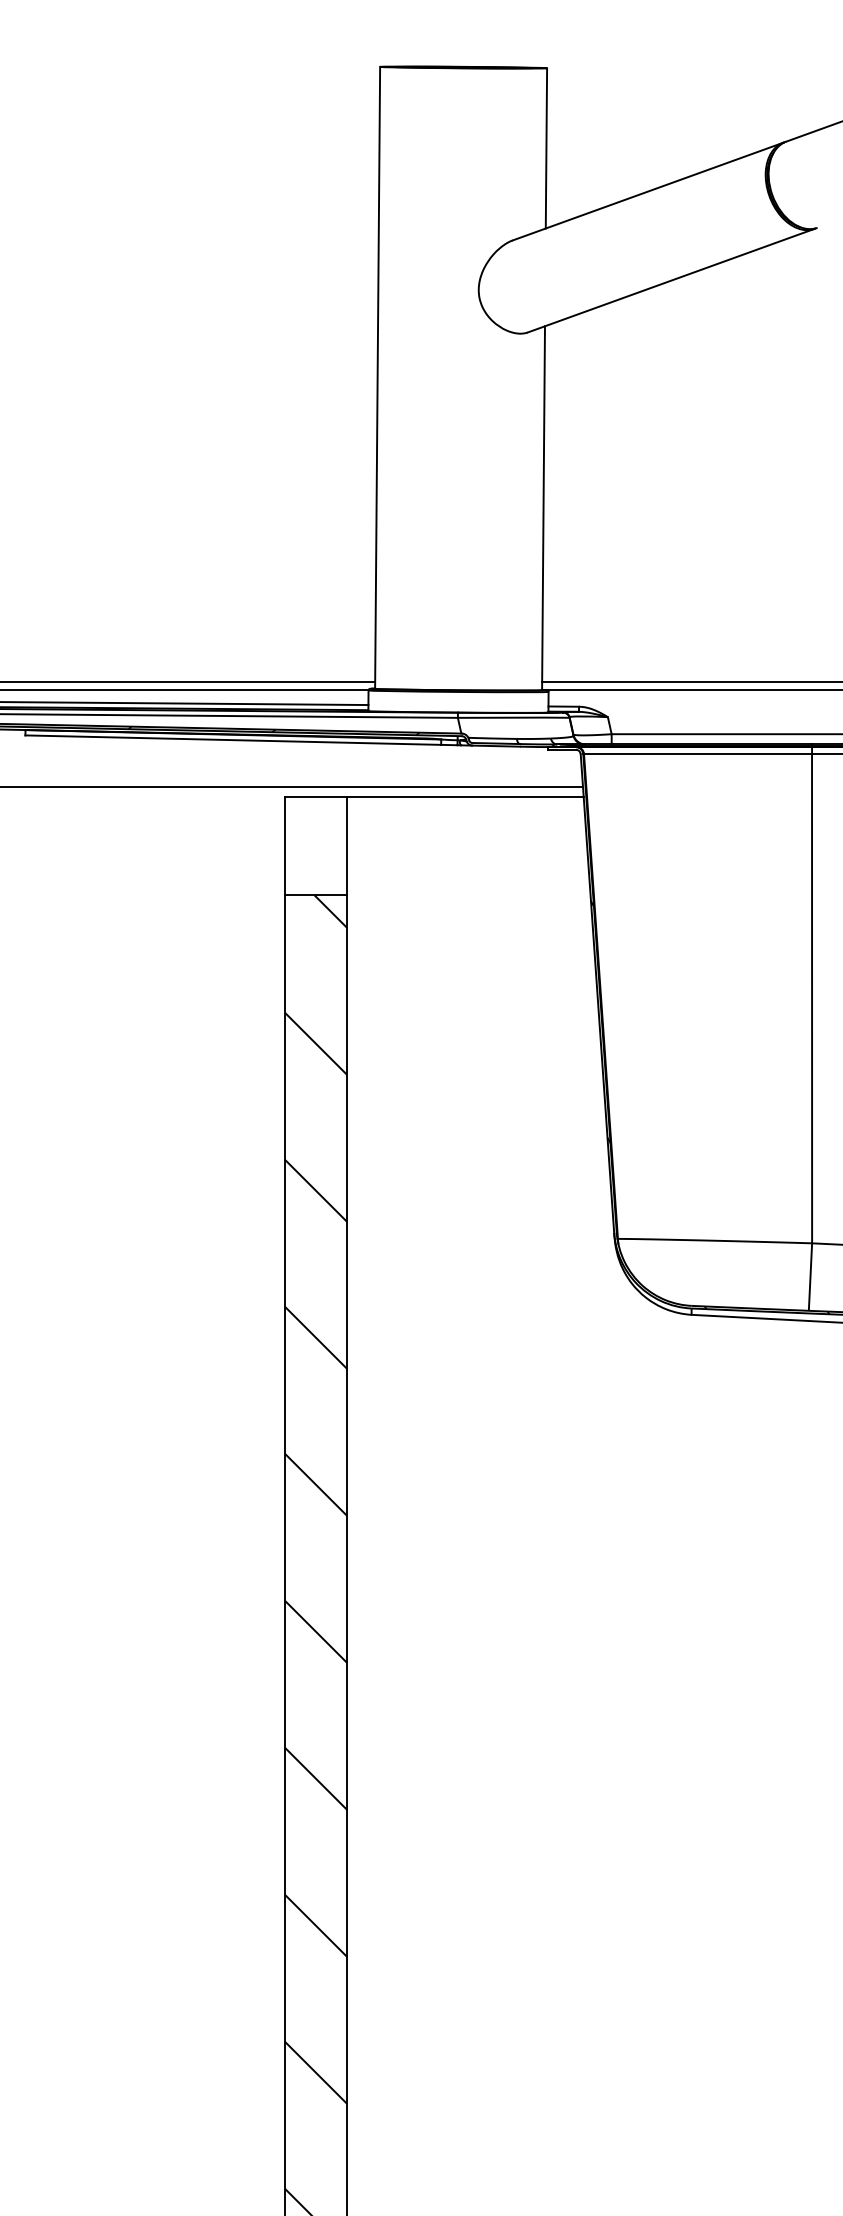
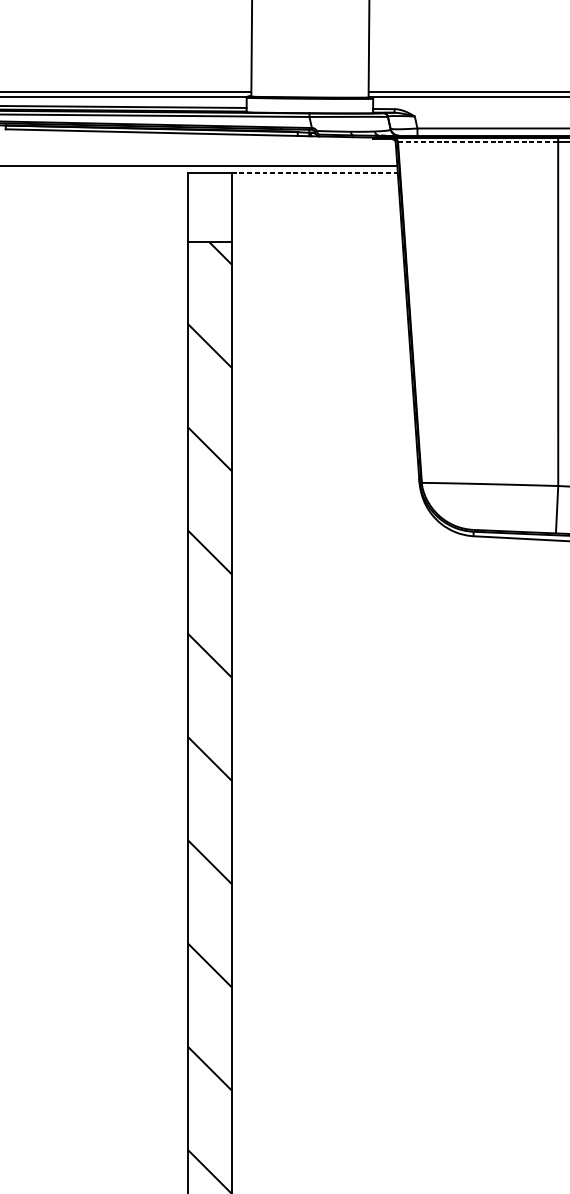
line: (698, 754) -> (478, 142), solid -> dashed
line: (465, 797) -> (314, 172), solid -> dashed

